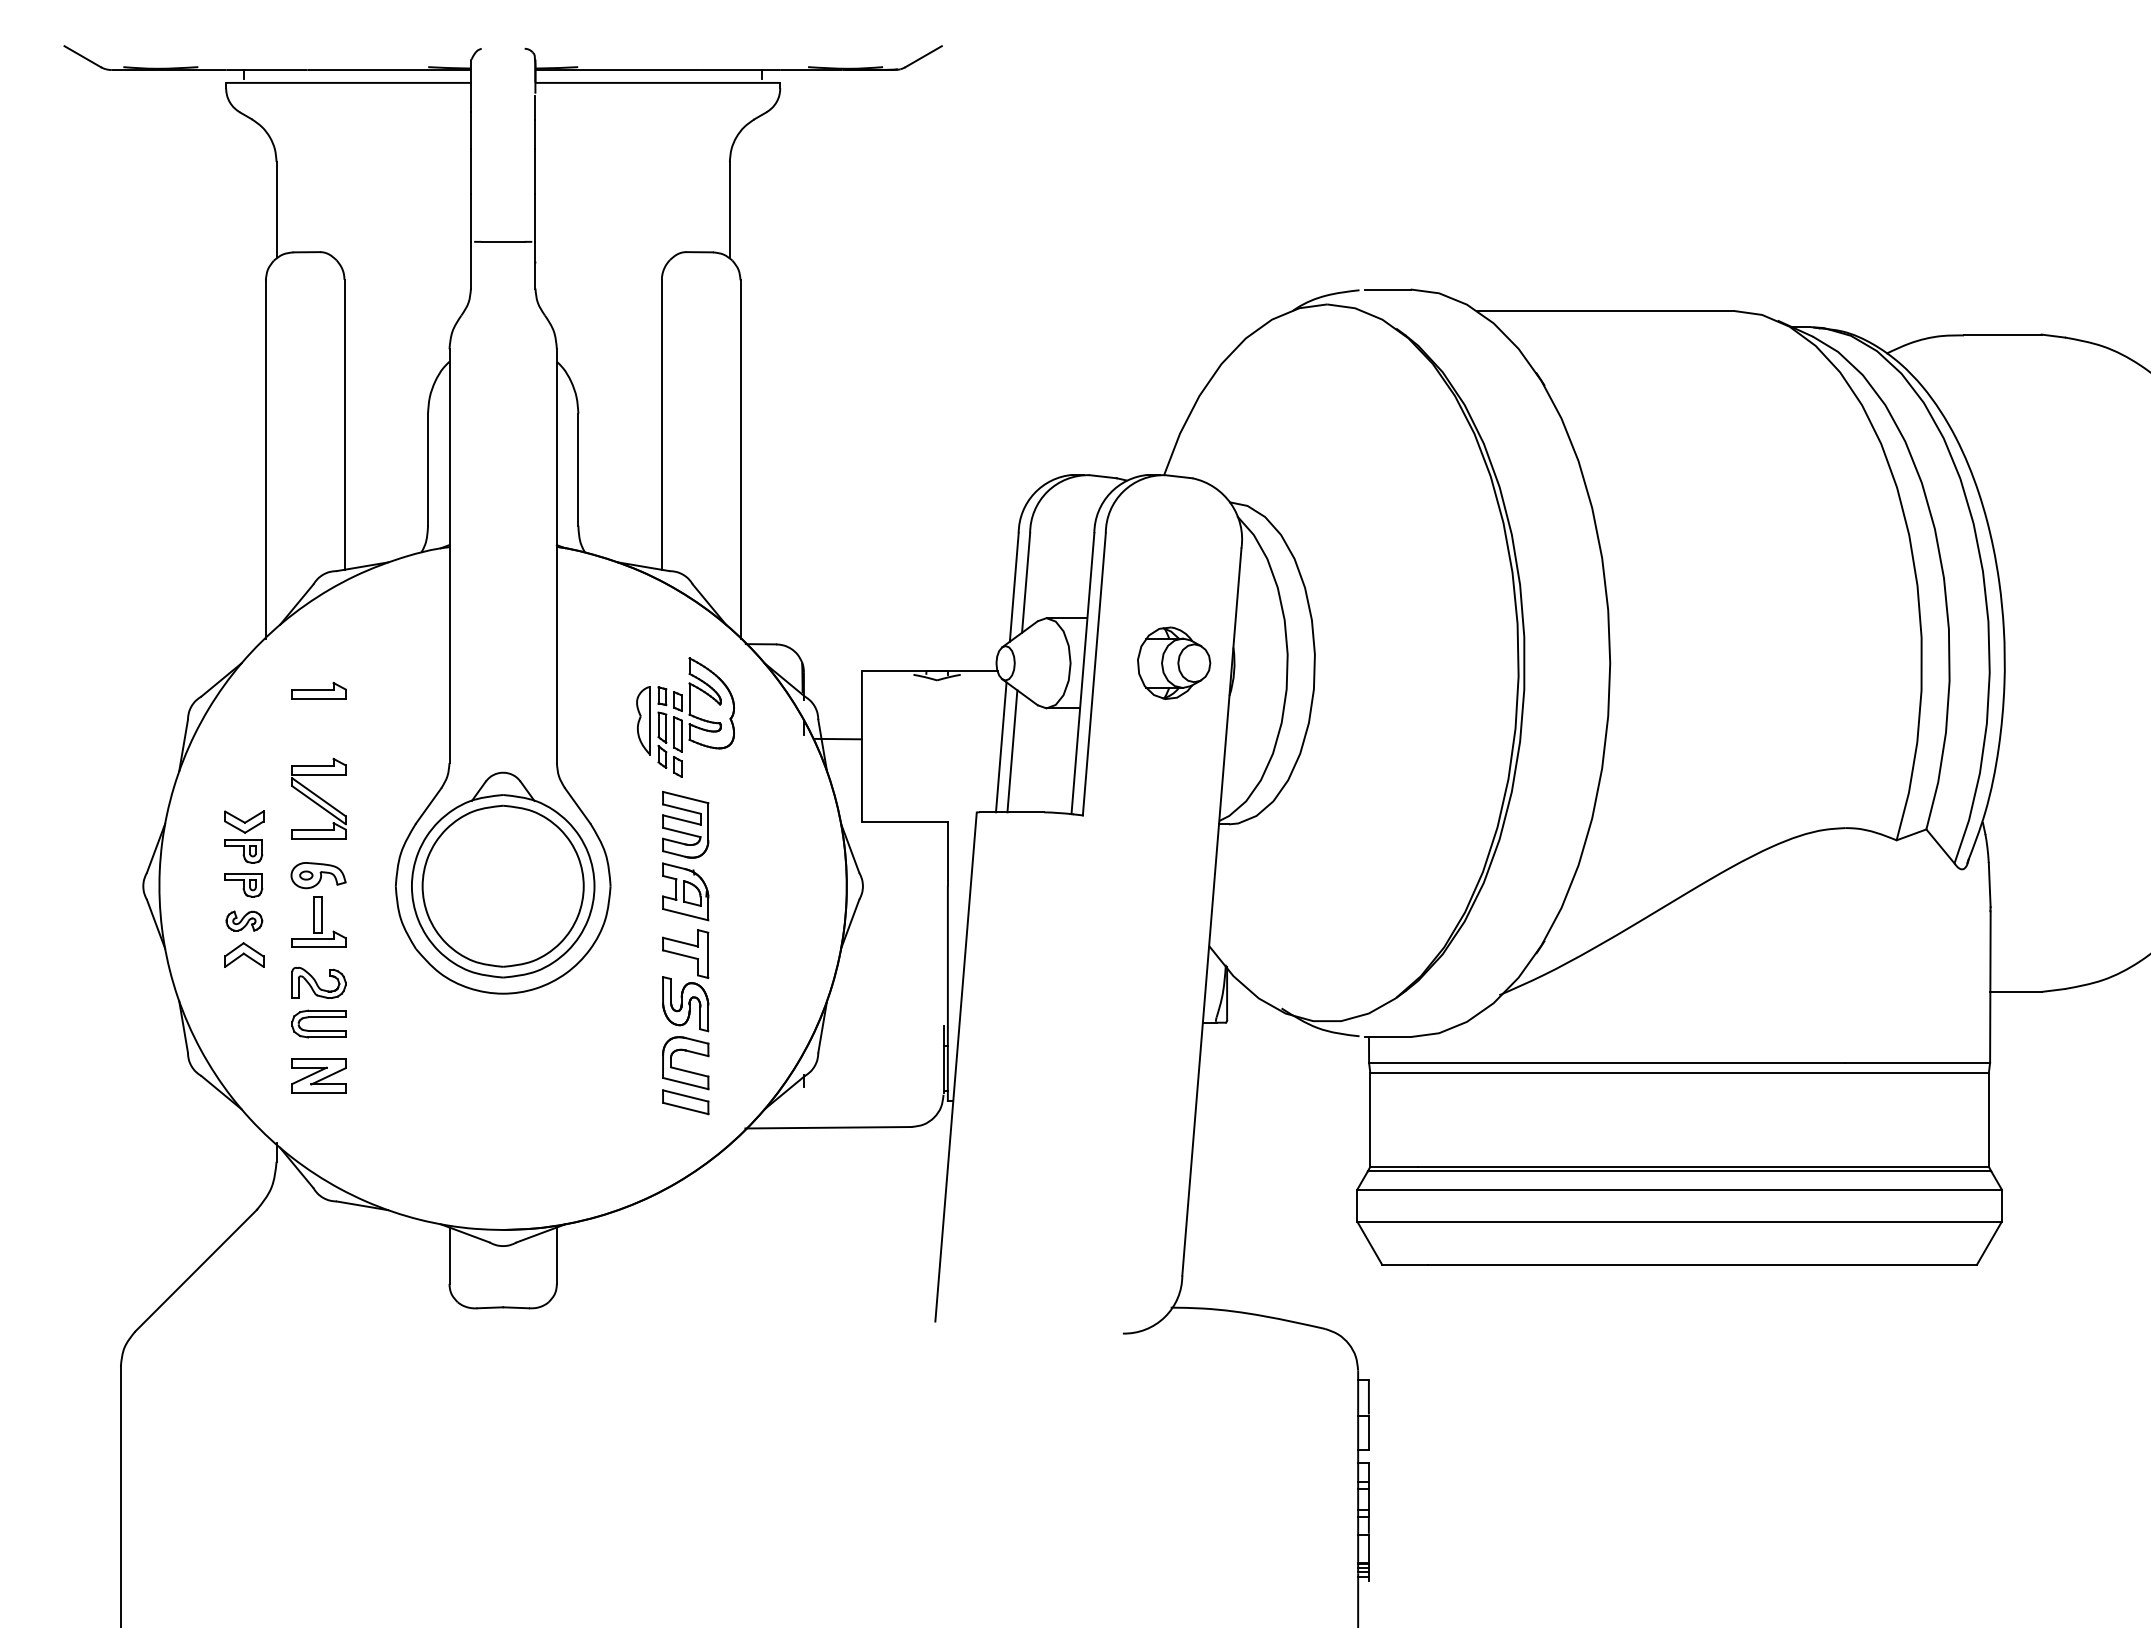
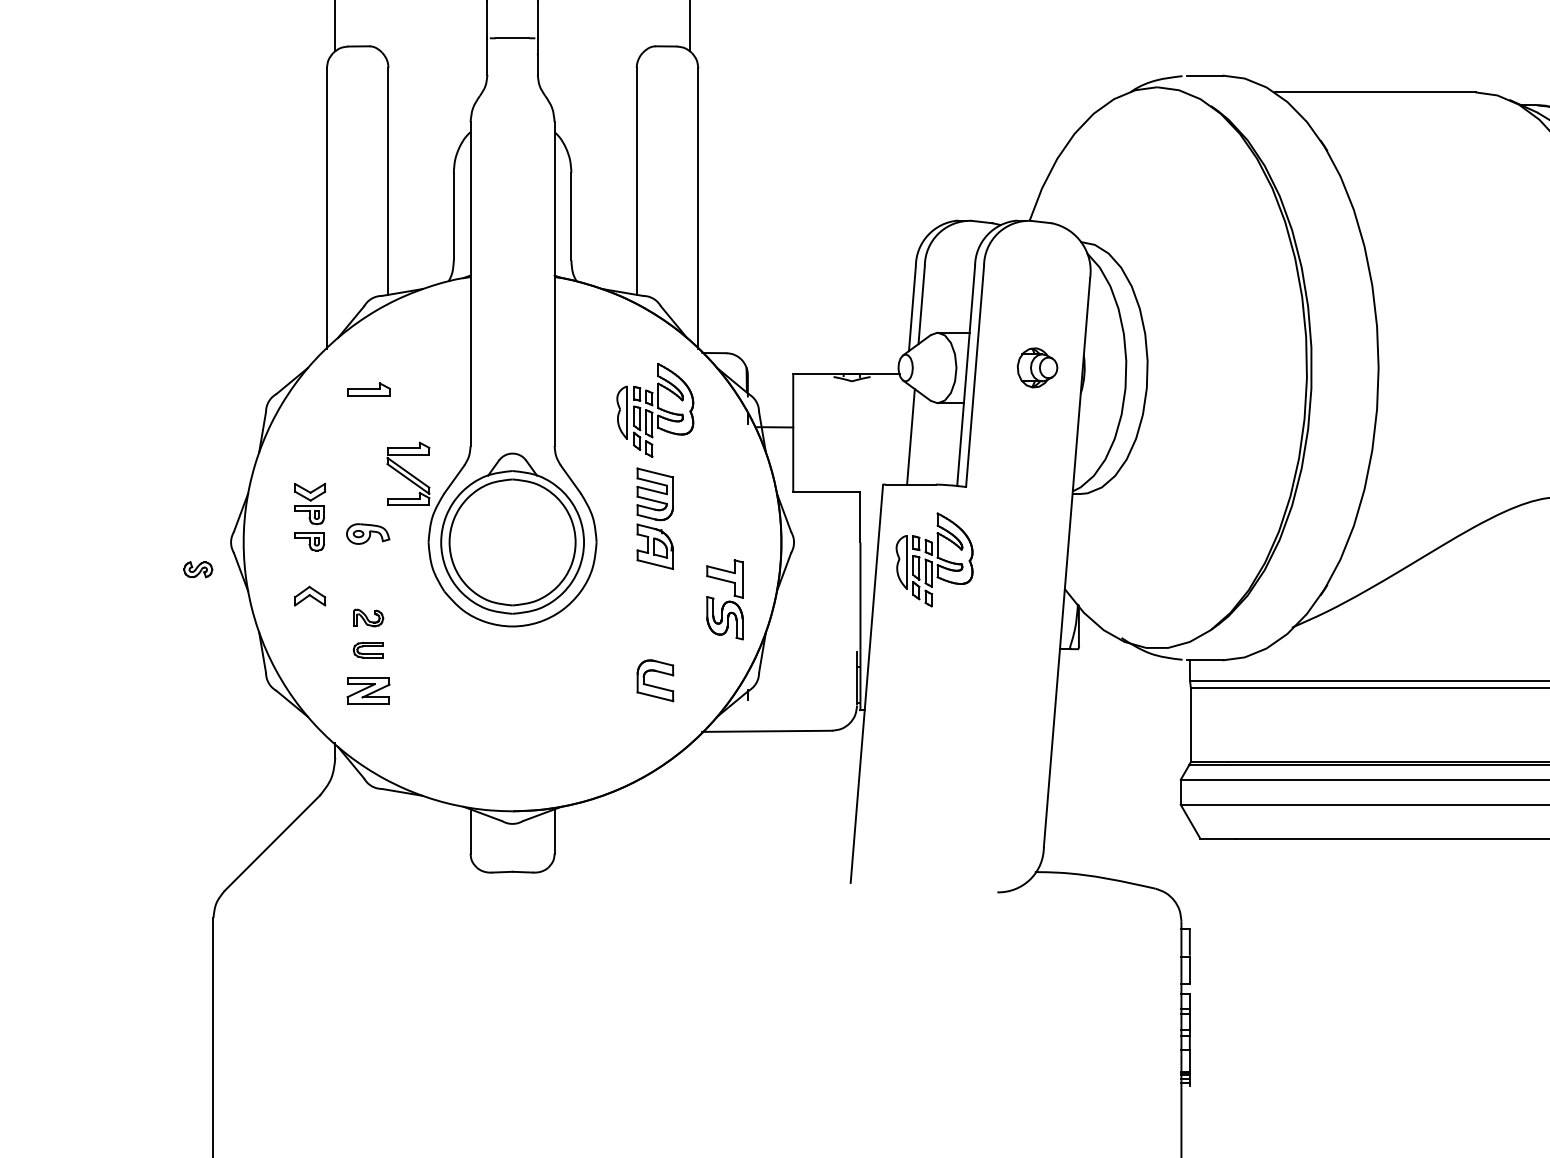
part: (1174, 662) -> (1037, 367), size x0.7
line: (1000, 747) -> (901, 433), removed
part: (318, 798) -> (408, 473), moved
part: (1042, 908) -> (934, 559), added
part: (244, 920) -> (198, 569), moved
part: (318, 921) -> (368, 569), removed
part: (685, 980) -> (724, 599), moved
part: (318, 982) -> (368, 617), size x0.7
part: (318, 1023) -> (368, 649), size x0.7
part: (685, 1102) -> (655, 711), removed

